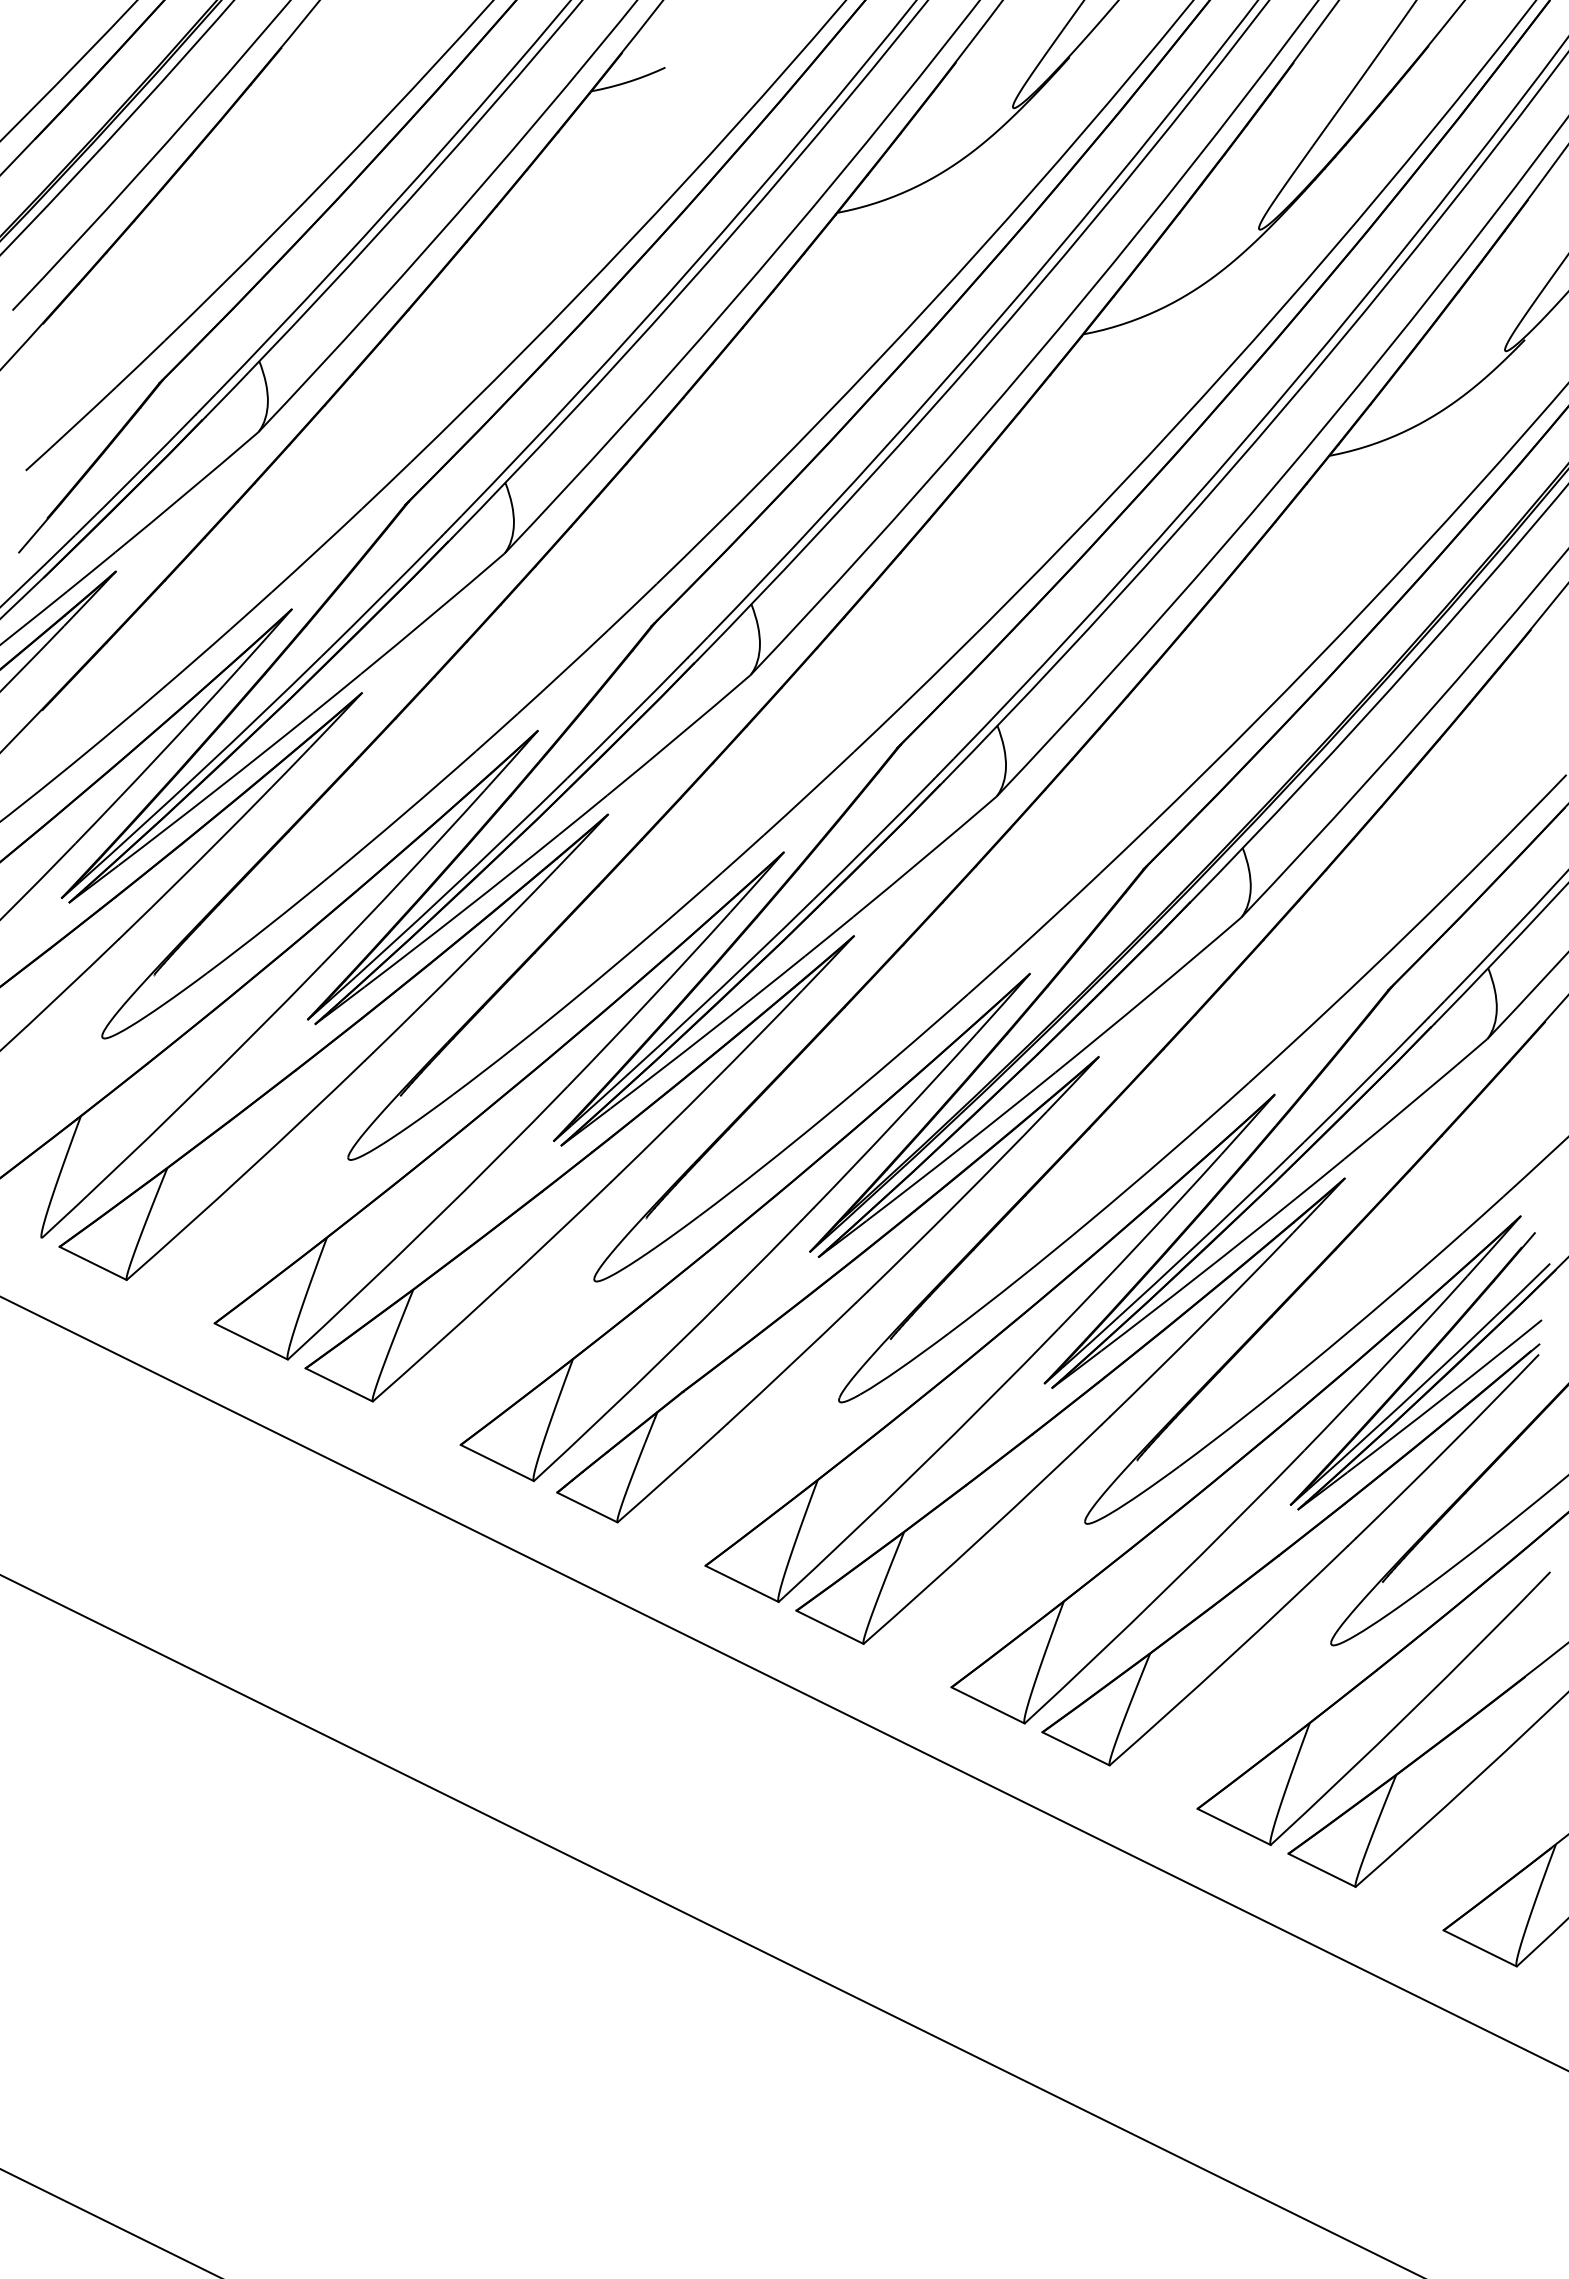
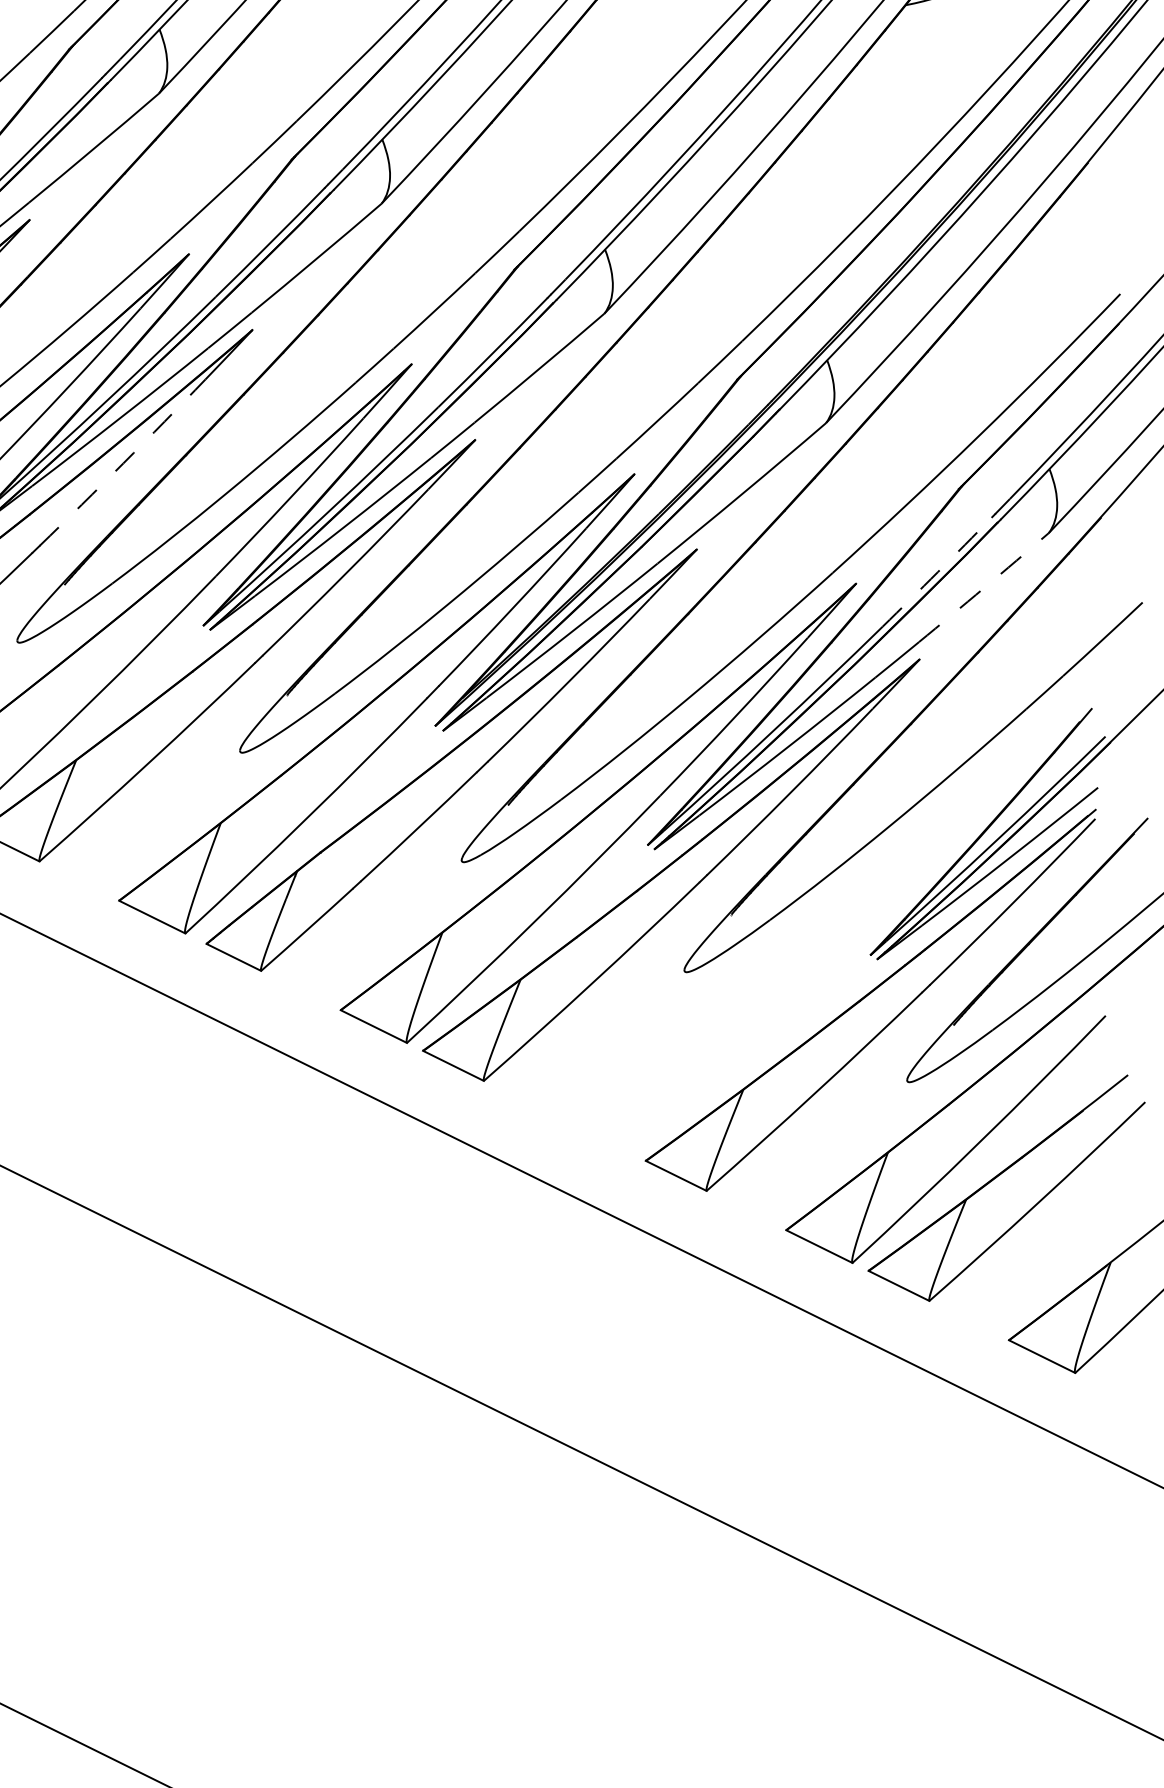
arc: (465, 961) -> (123, 463), solid -> dashed
arc: (1364, 1082) -> (937, 572), solid -> dashed
arc: (1416, 1099) -> (984, 587), solid -> dashed
part: (1235, 1469) -> (820, 922), removed

